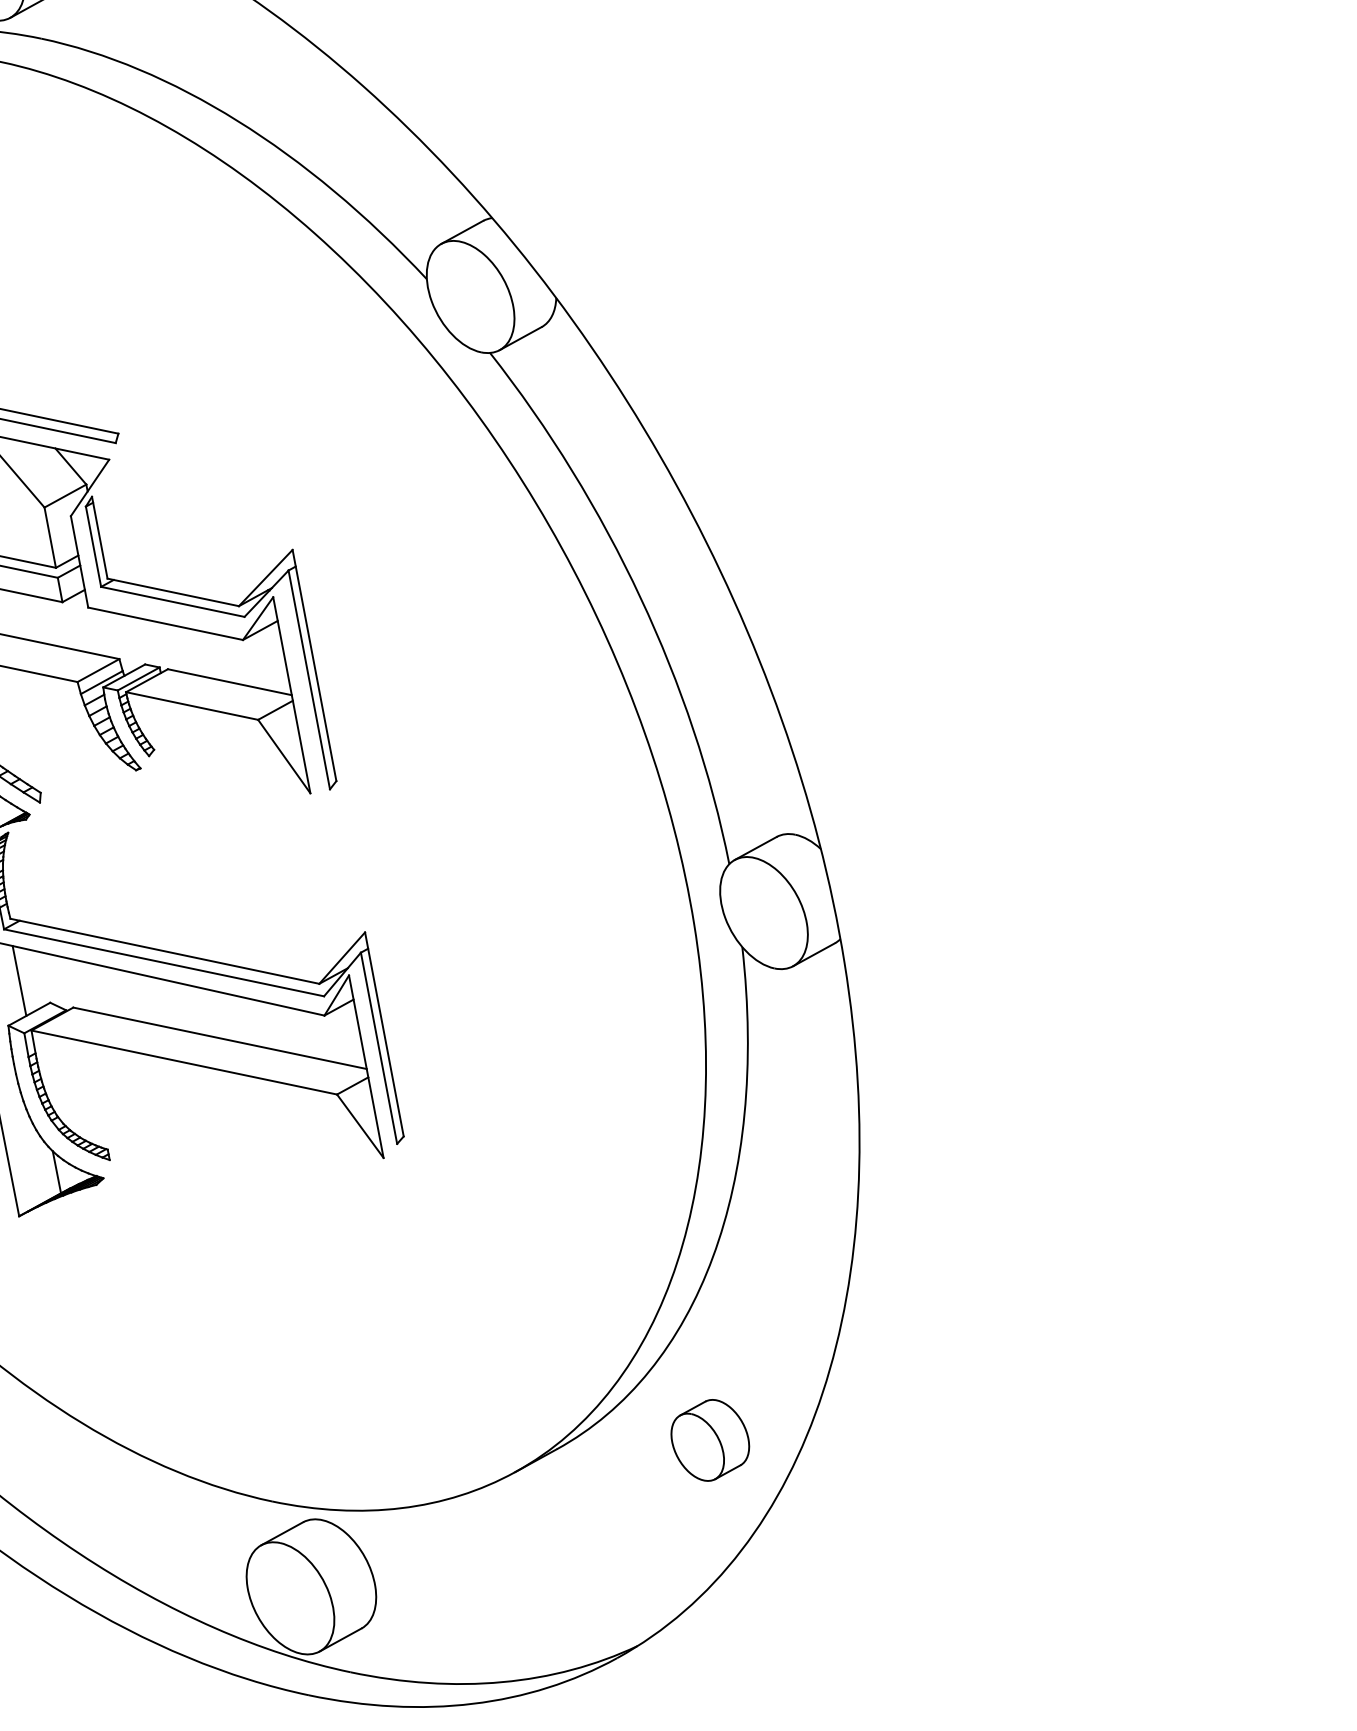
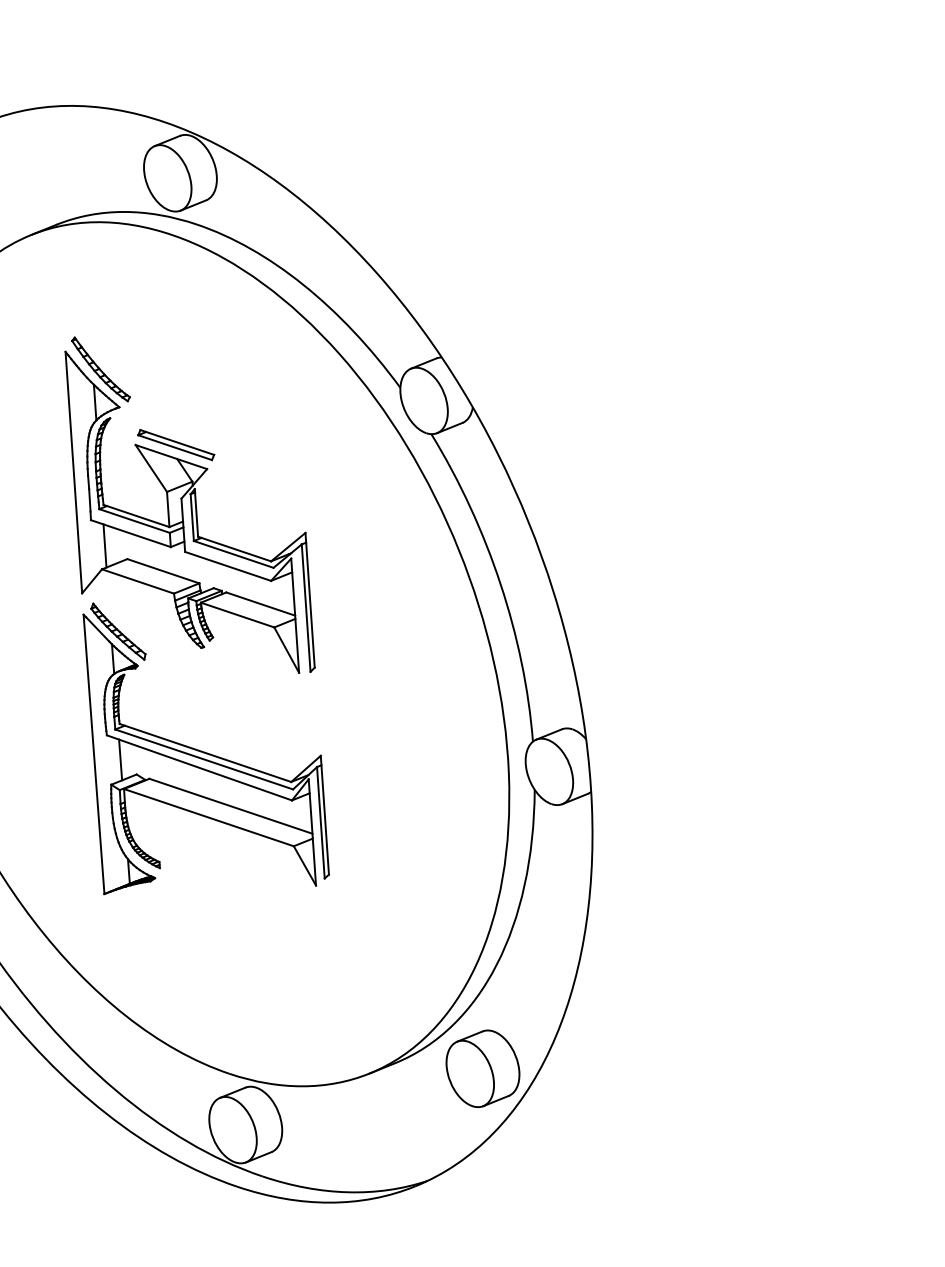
part: (709, 1440) -> (482, 1068), size x1.67

